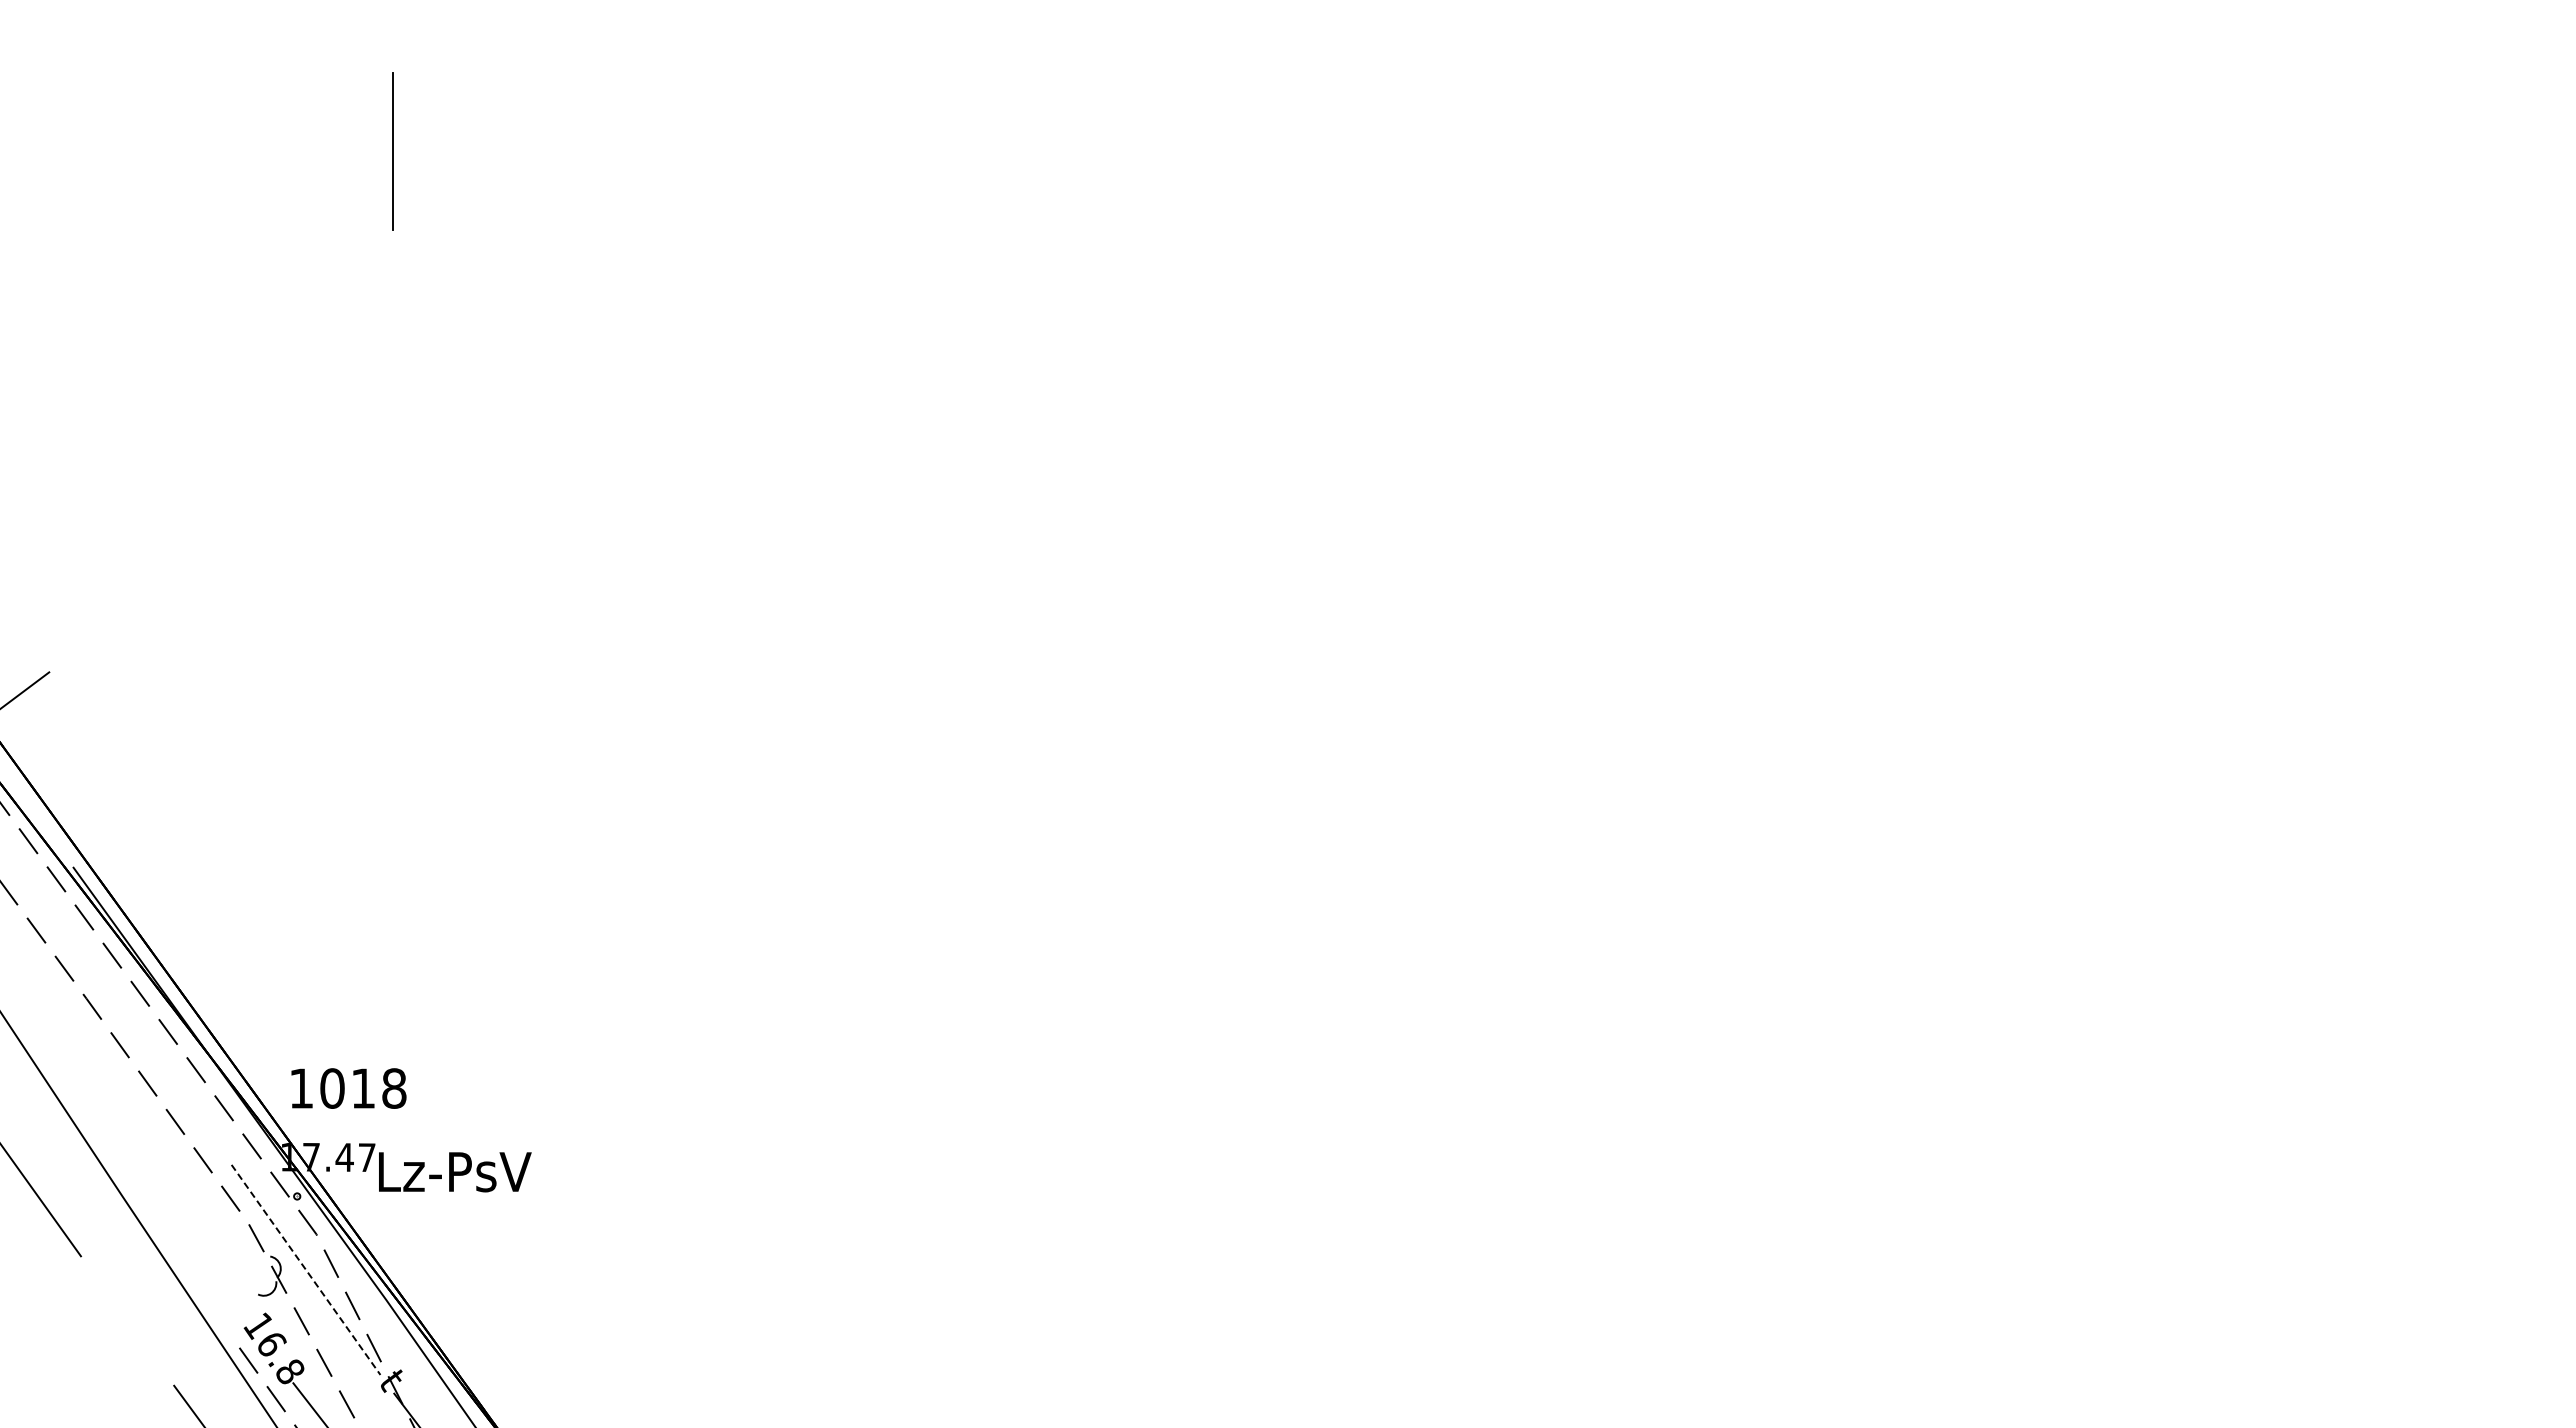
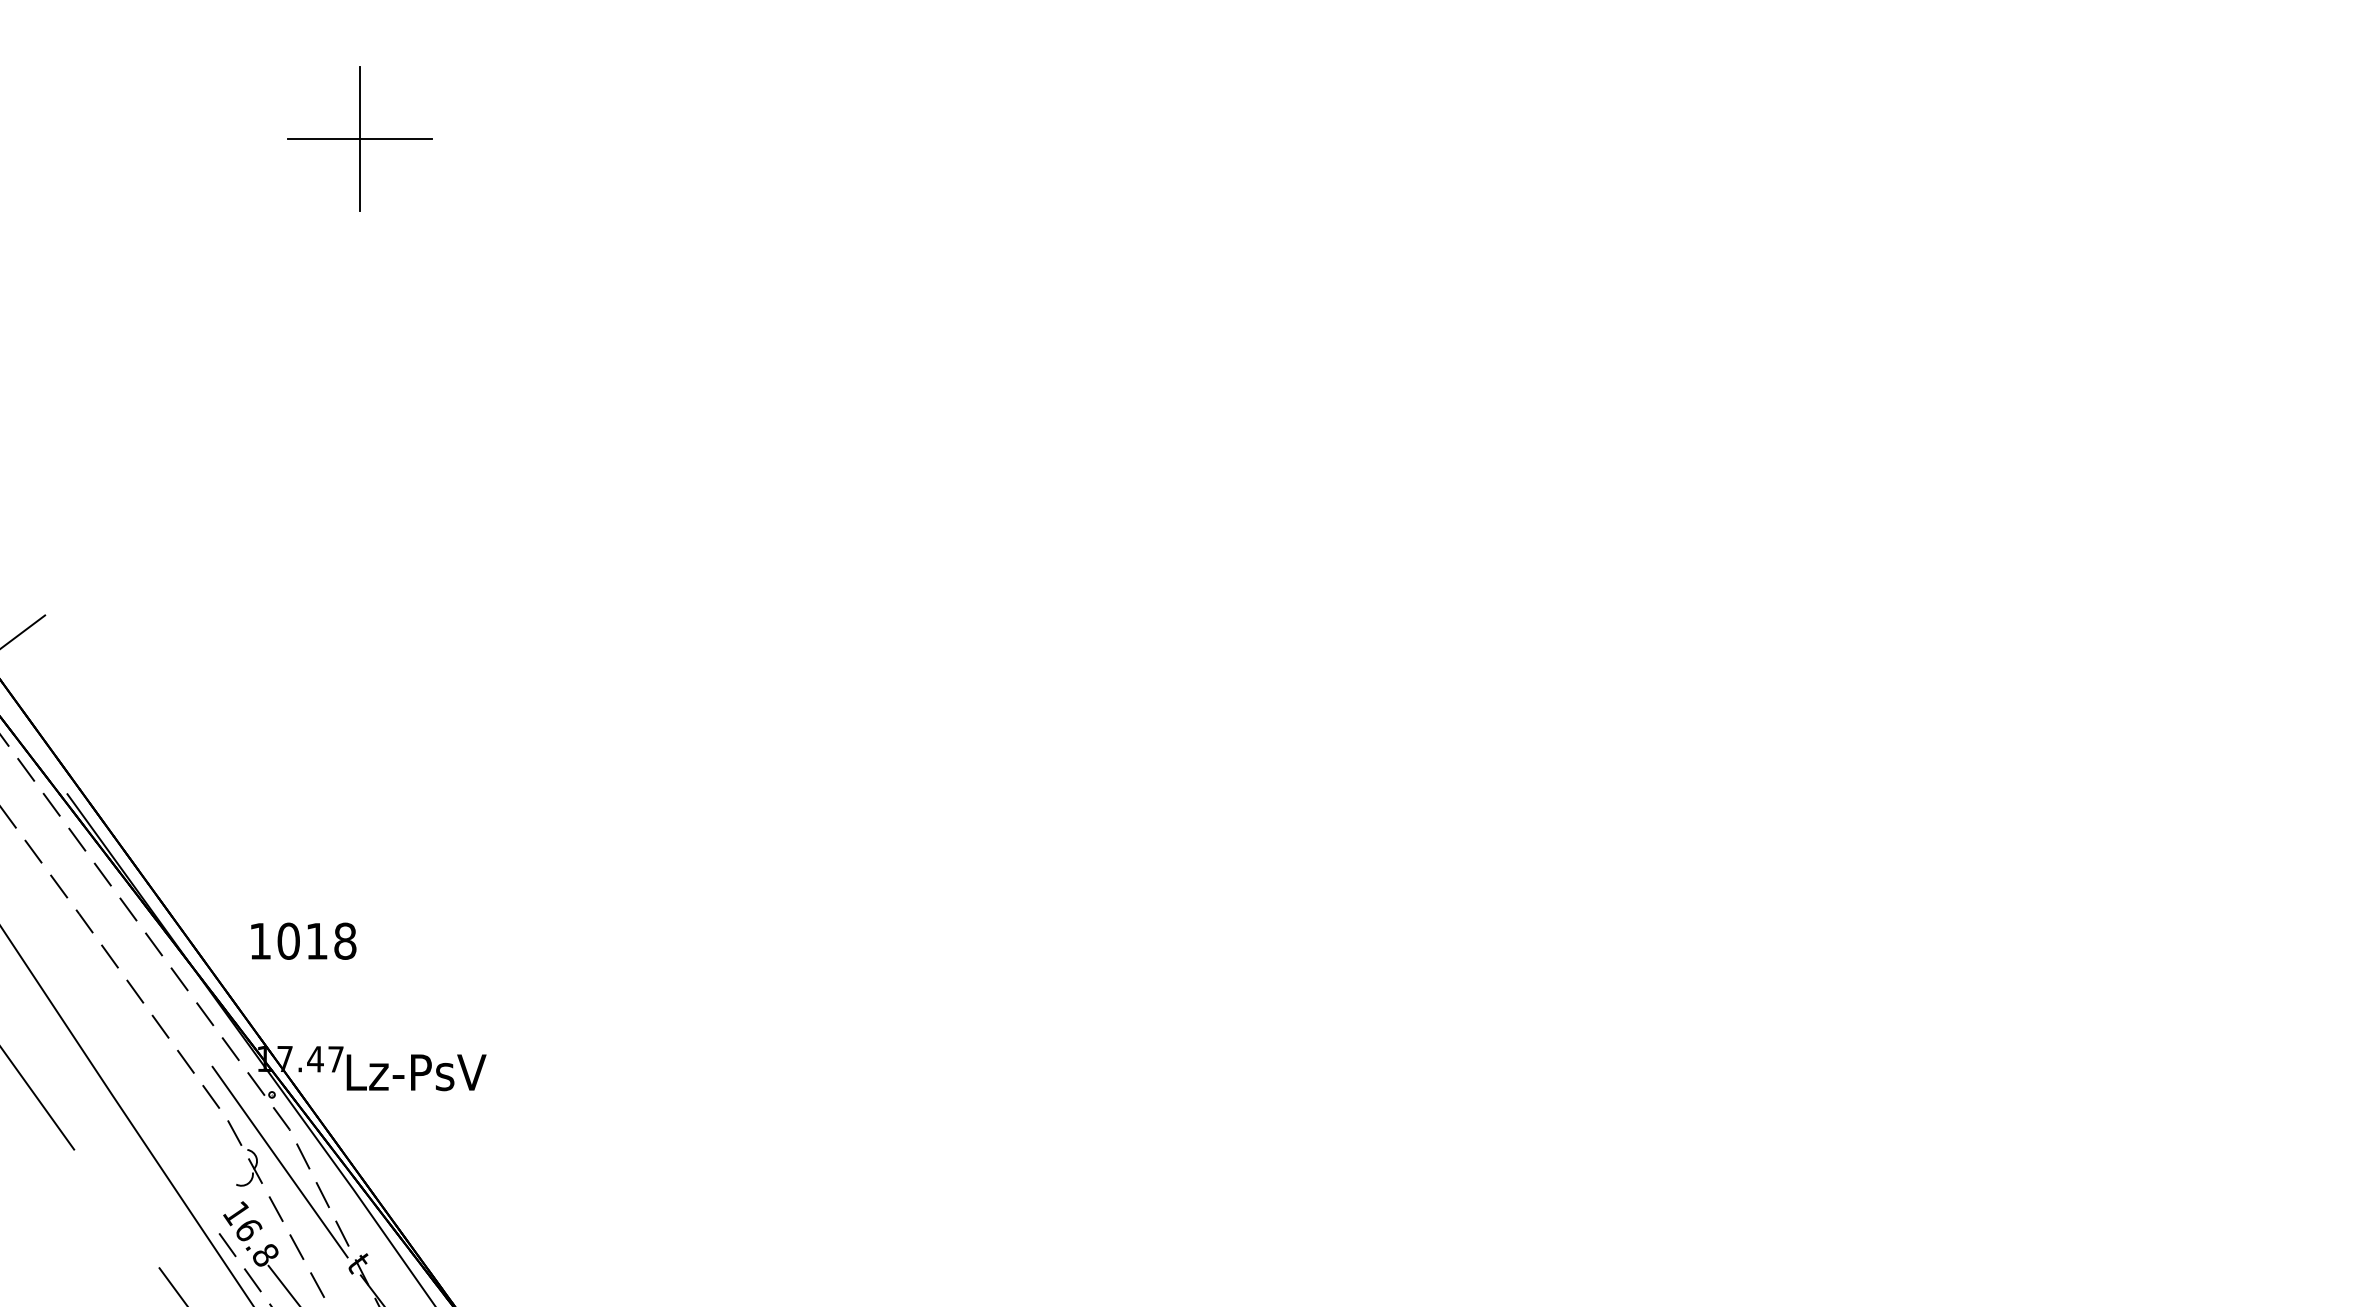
line: (393, 151) -> (360, 138), added
text: (348, 1088) -> (303, 941), moved
line: (306, 1269) -> (280, 1161), dashed -> solid

